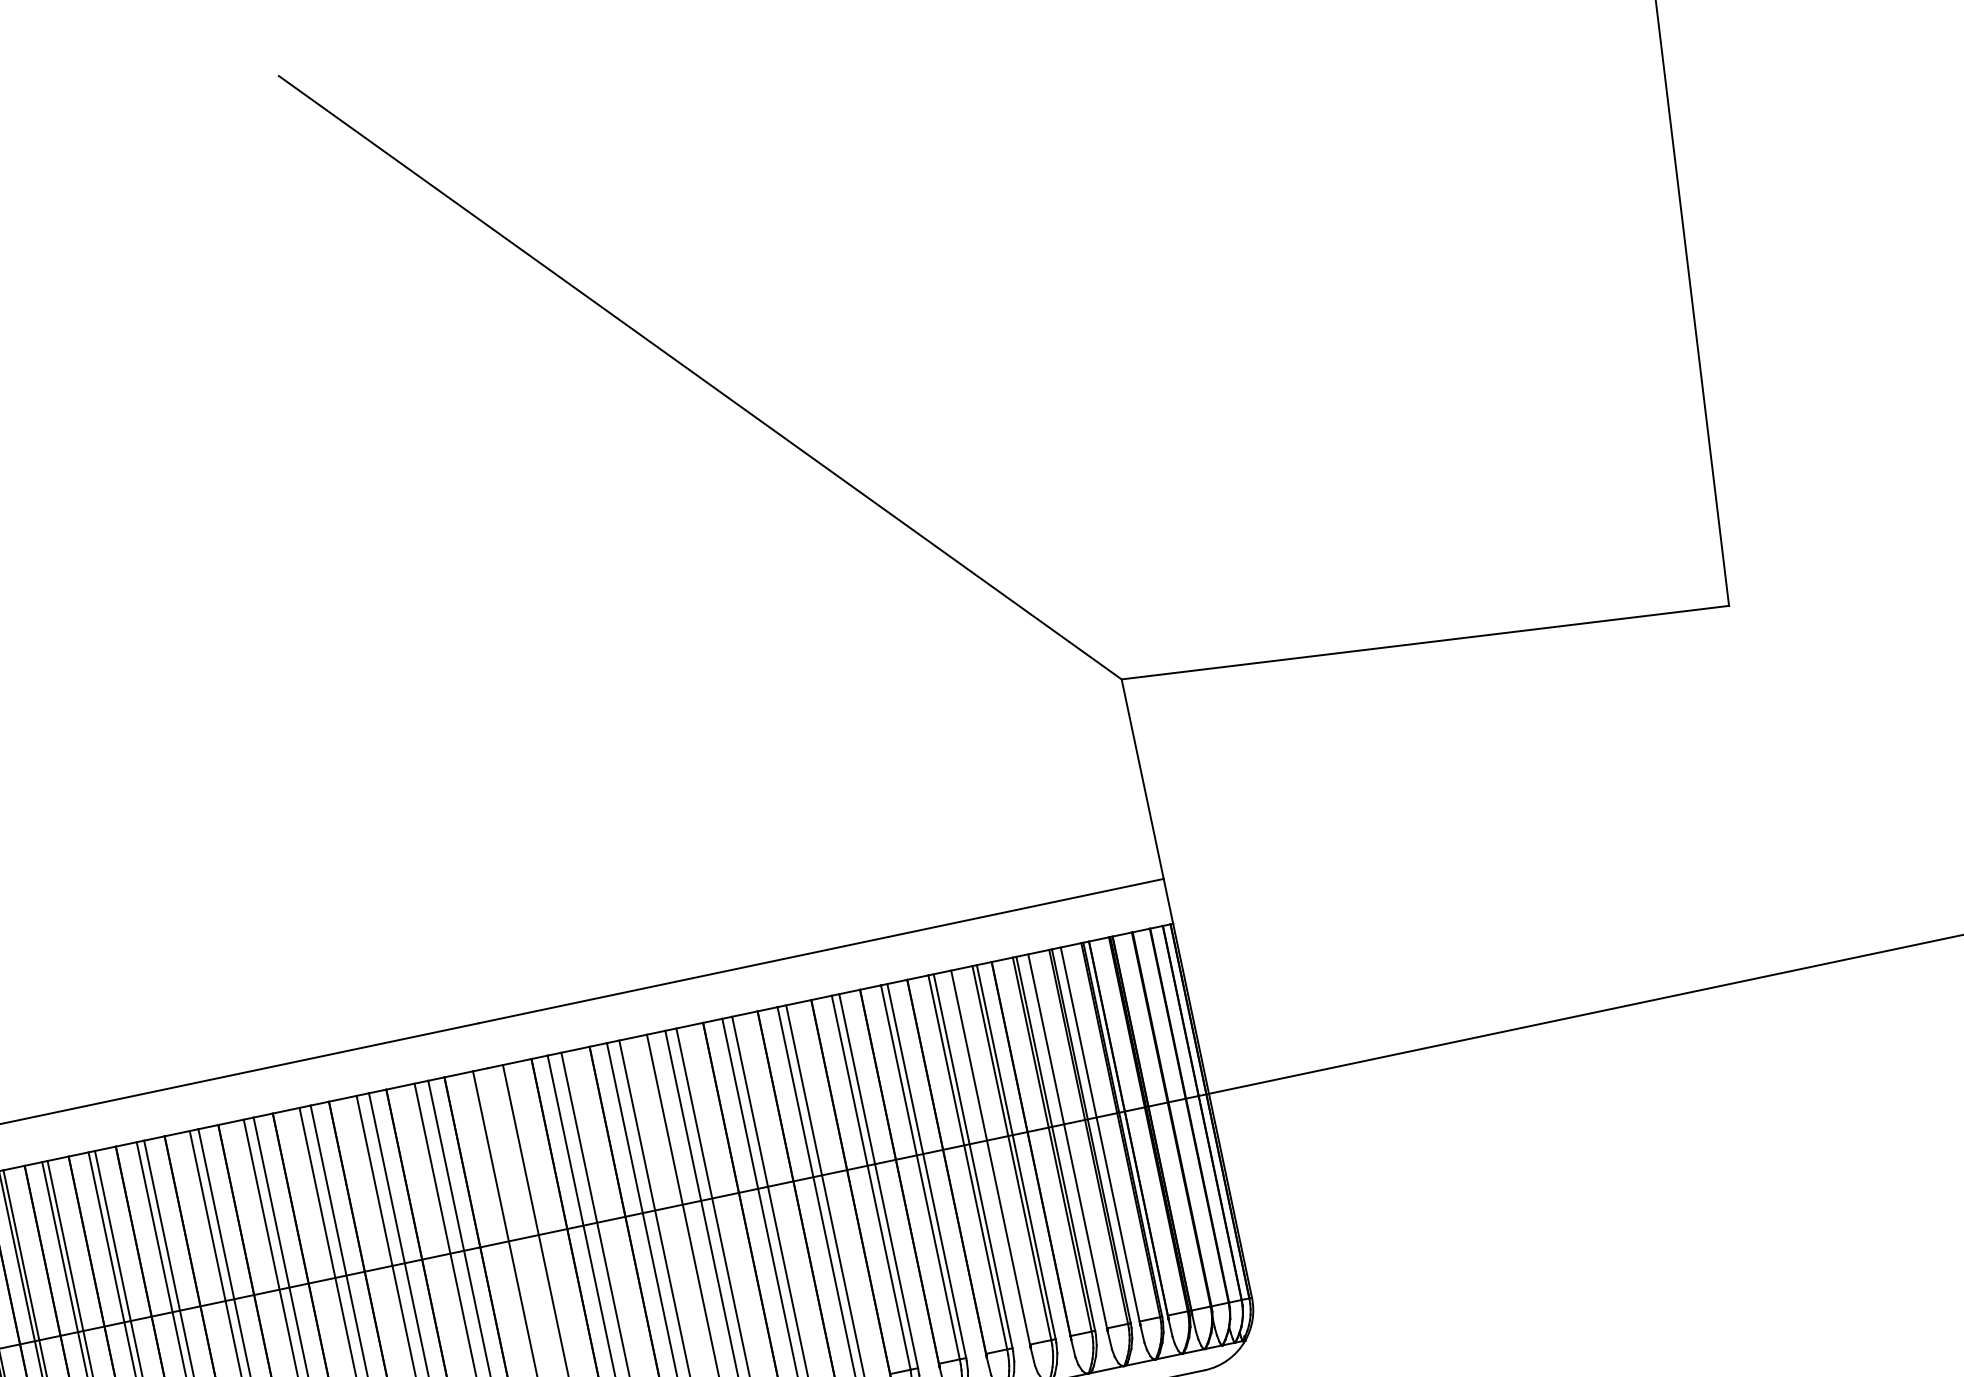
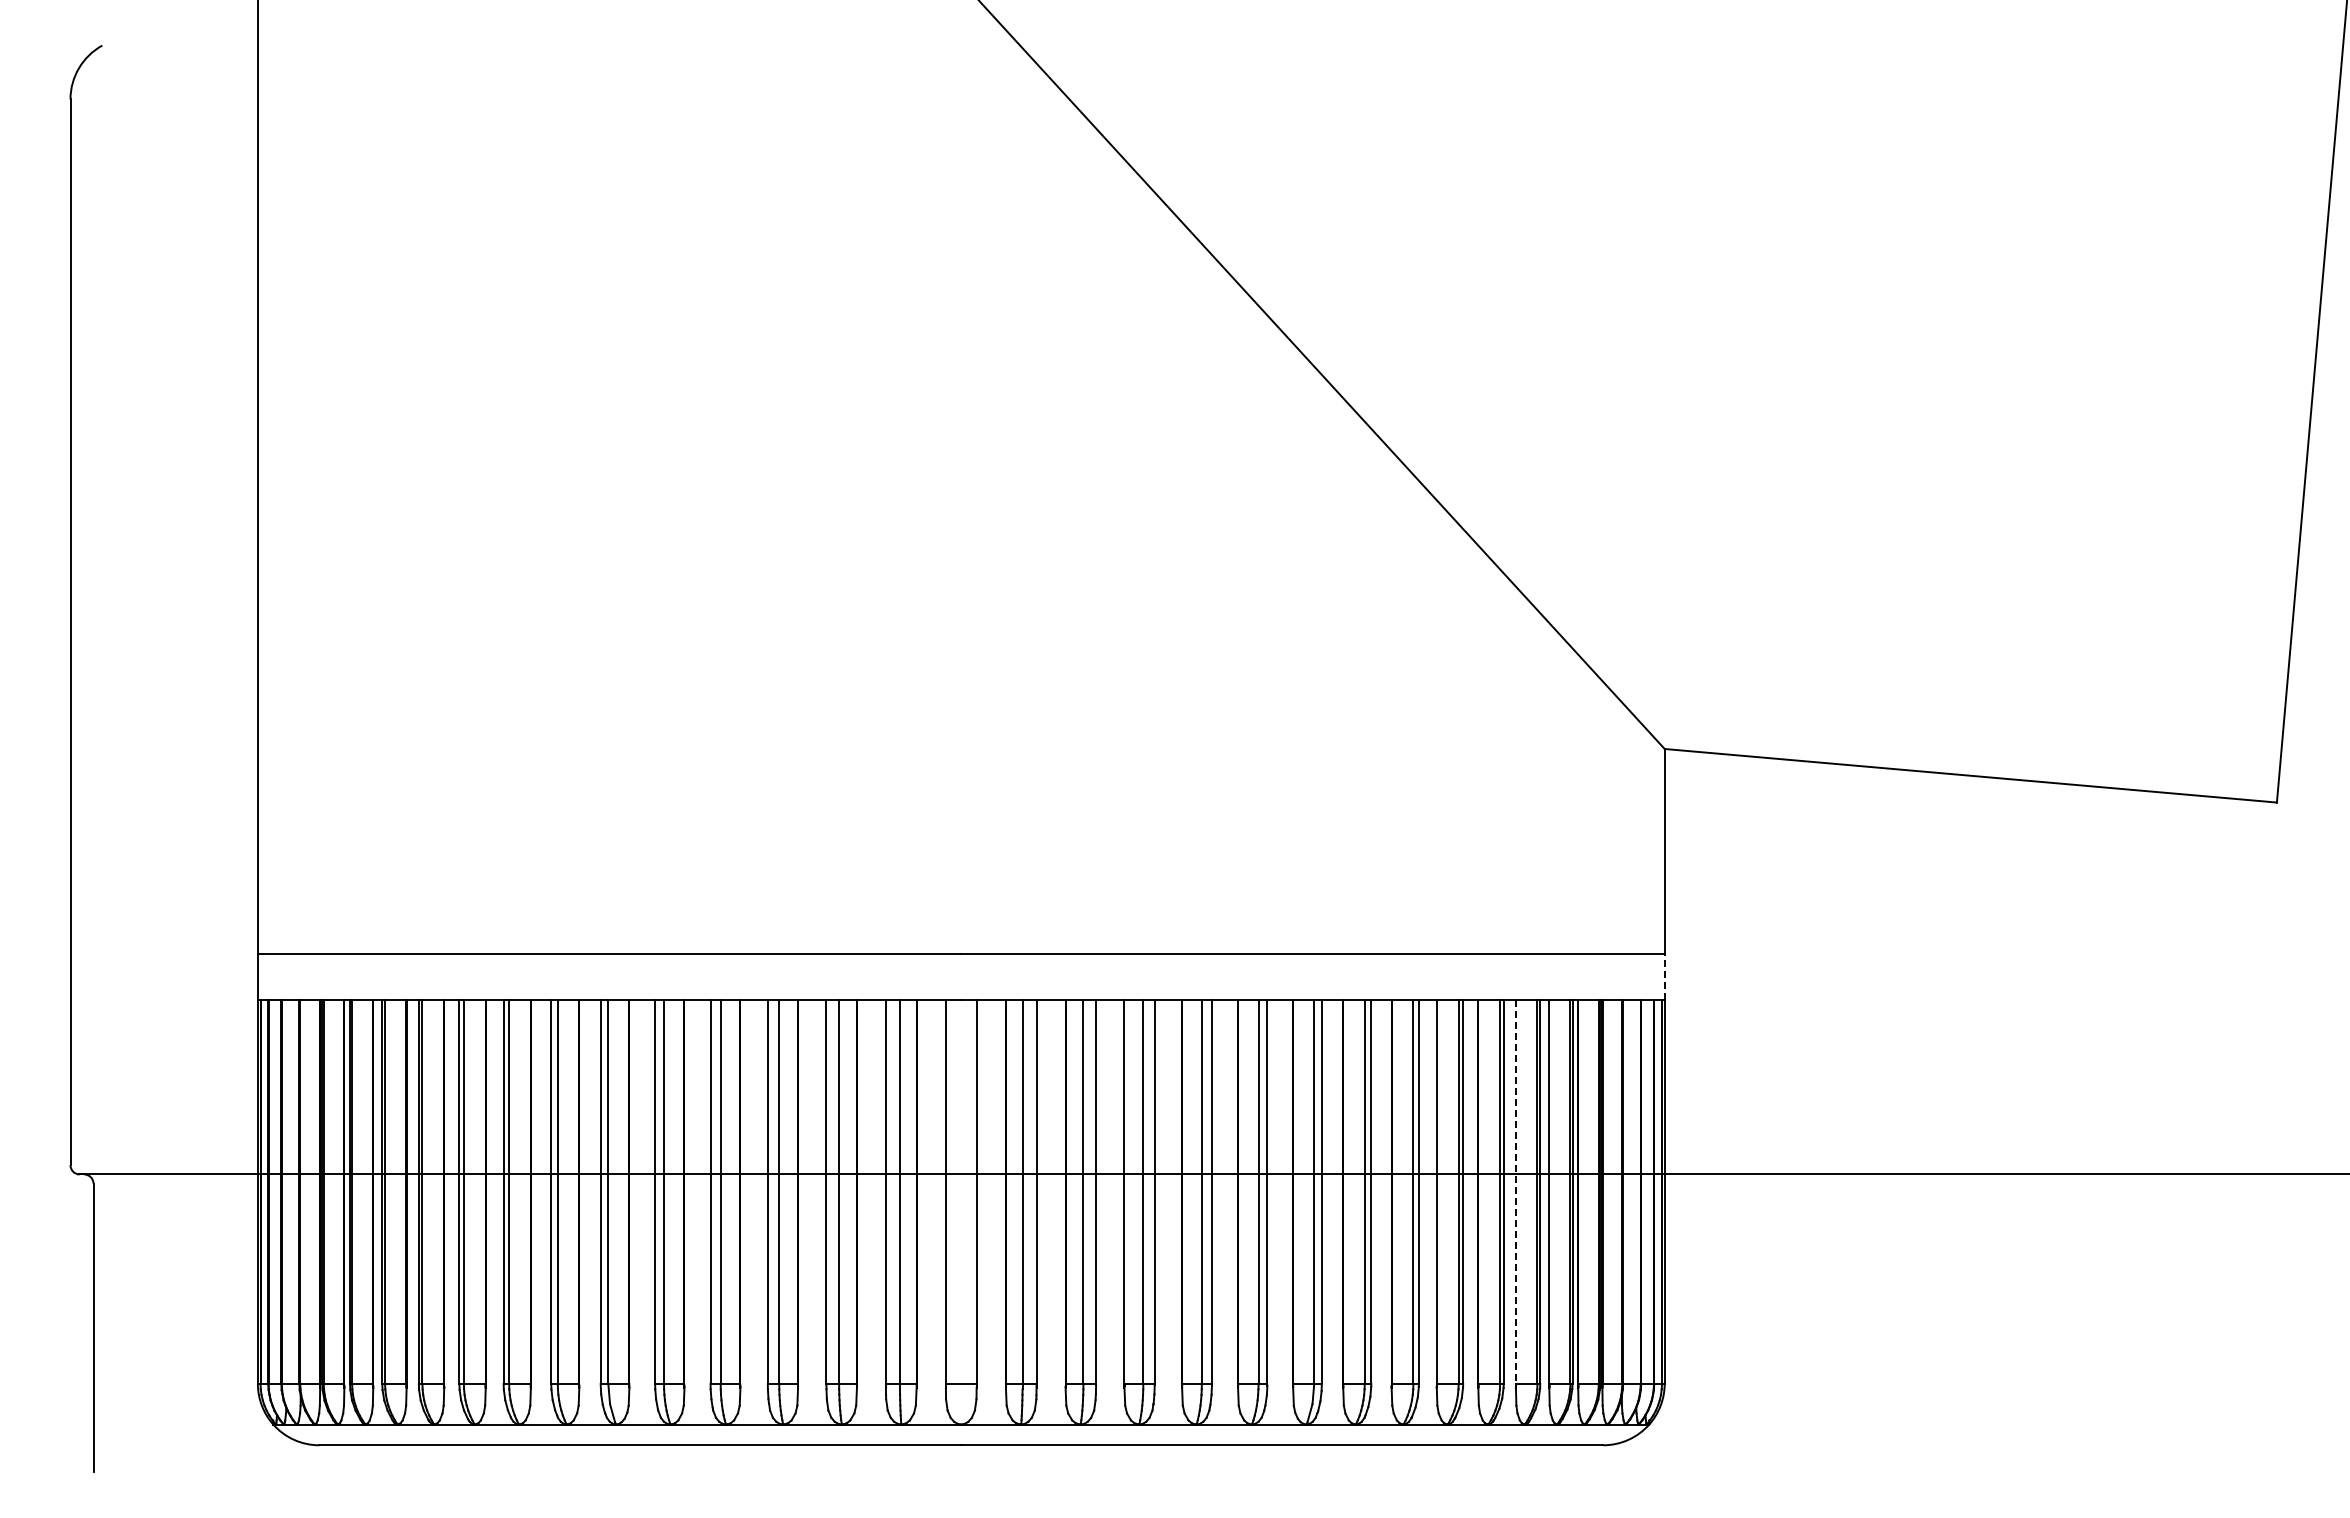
line: (1168, 901) -> (1664, 976), solid -> dashed
line: (1067, 1143) -> (1515, 1193), solid -> dashed

